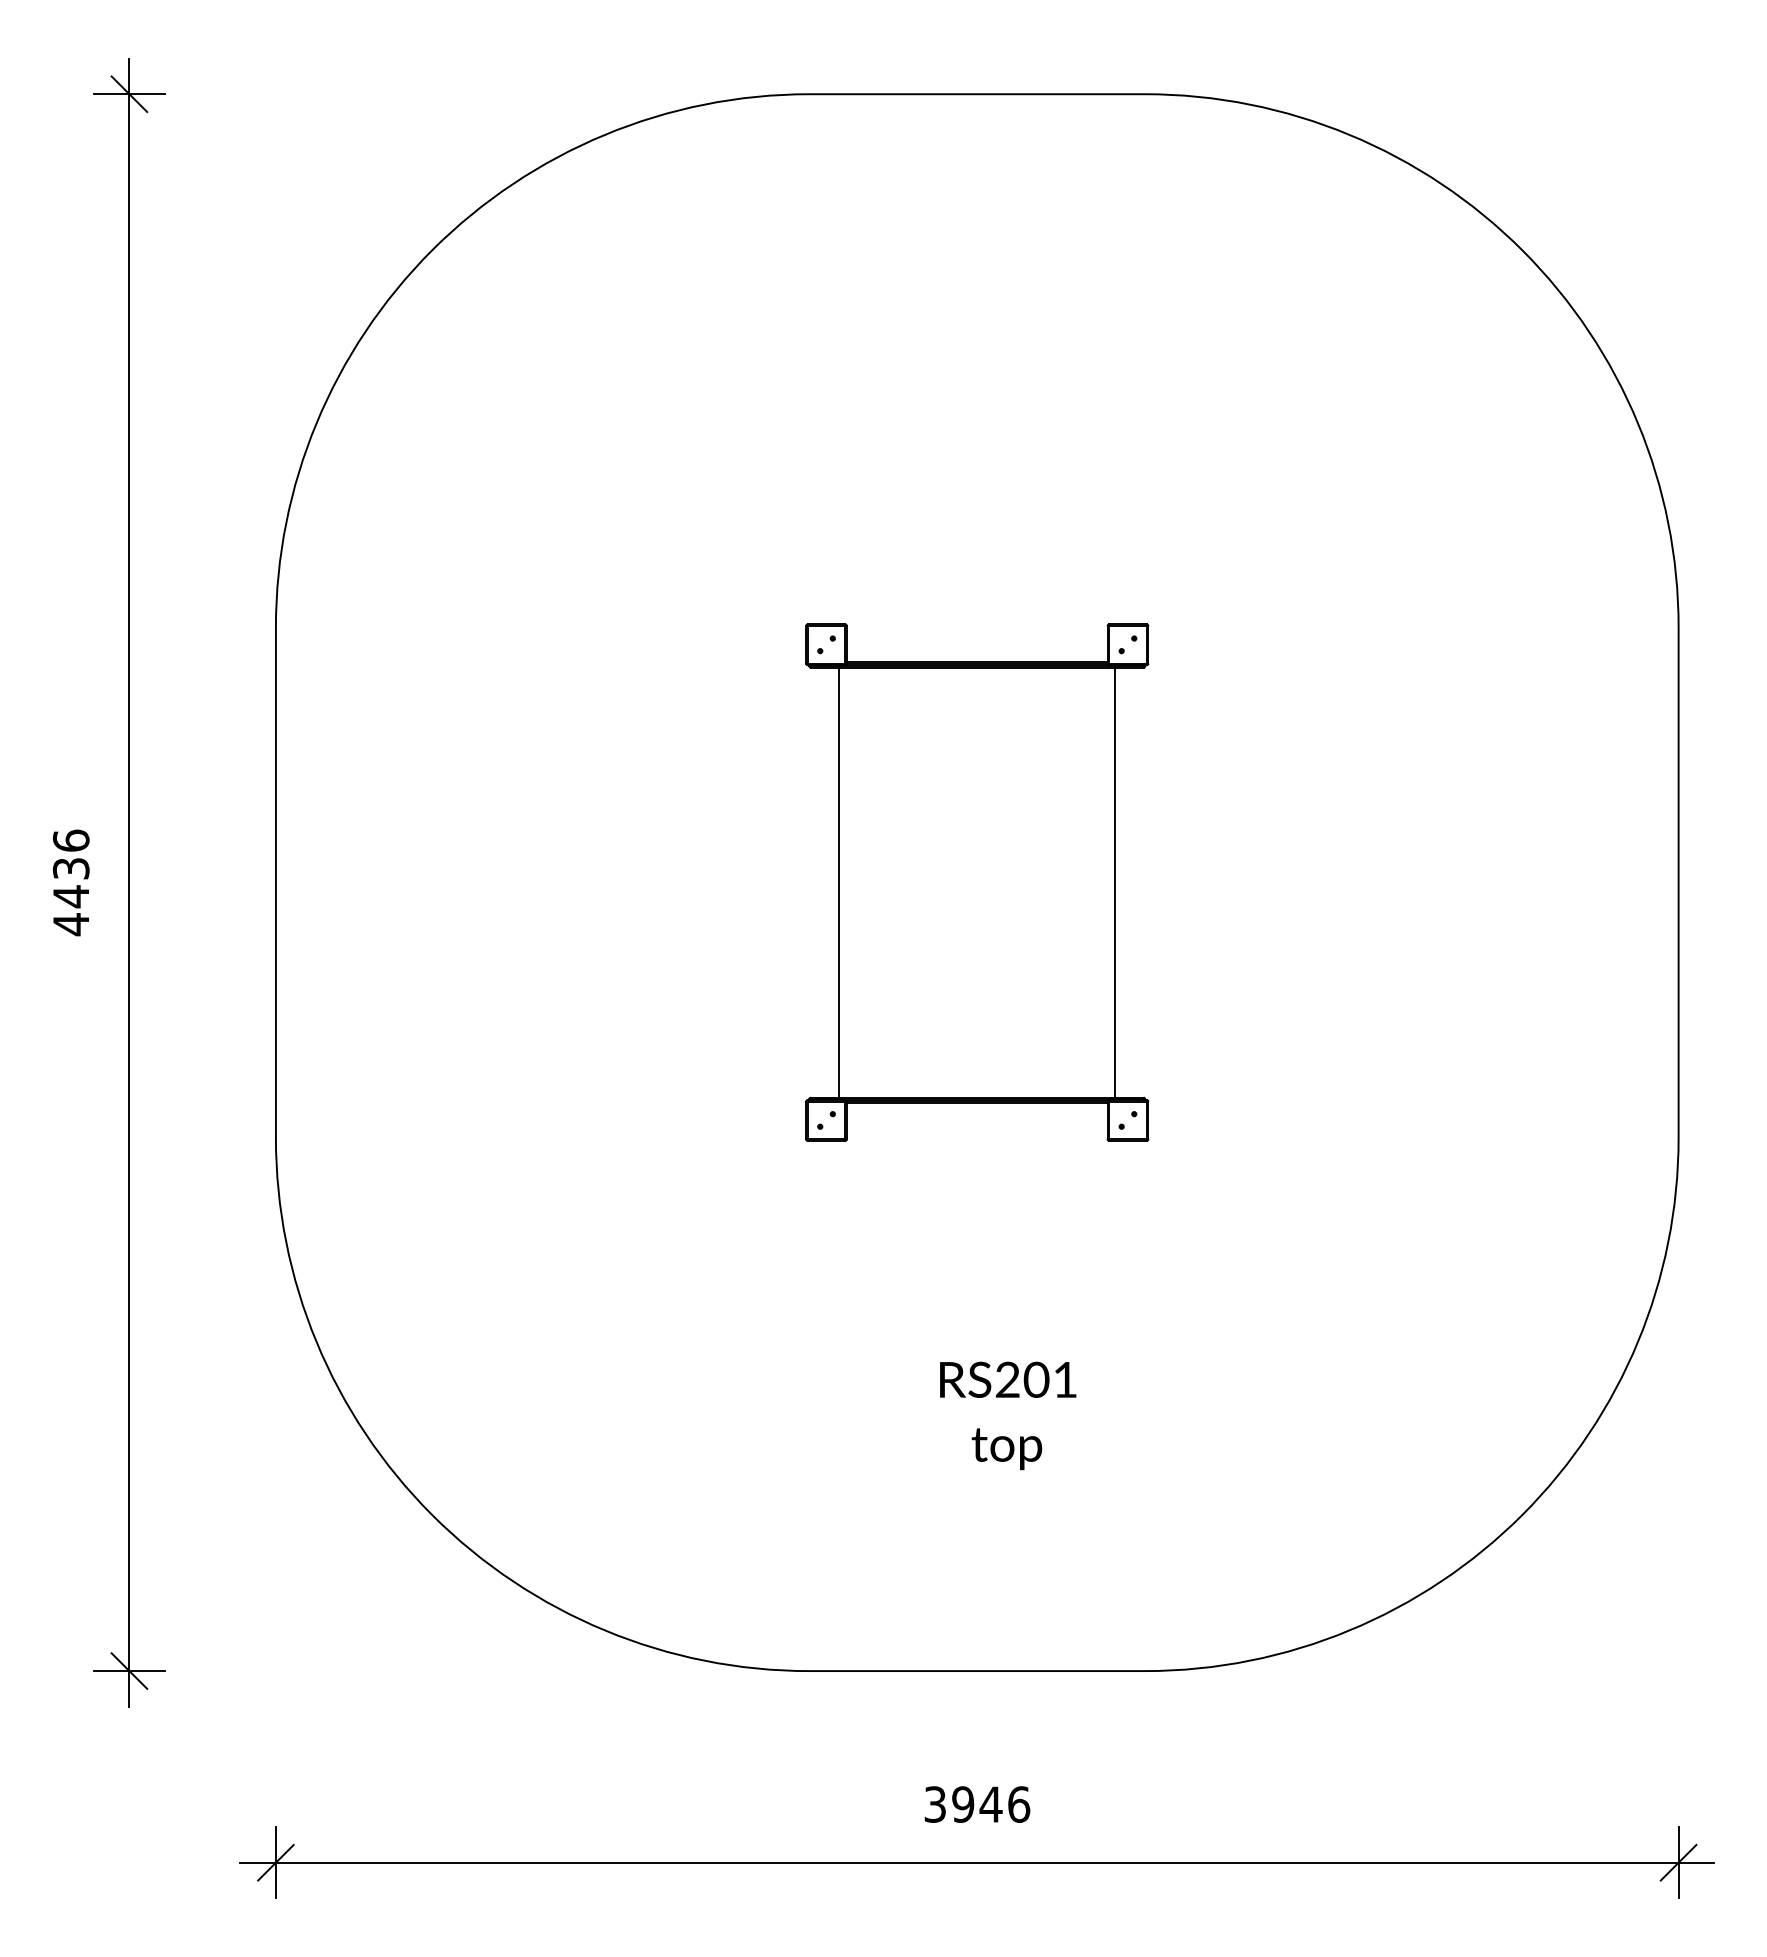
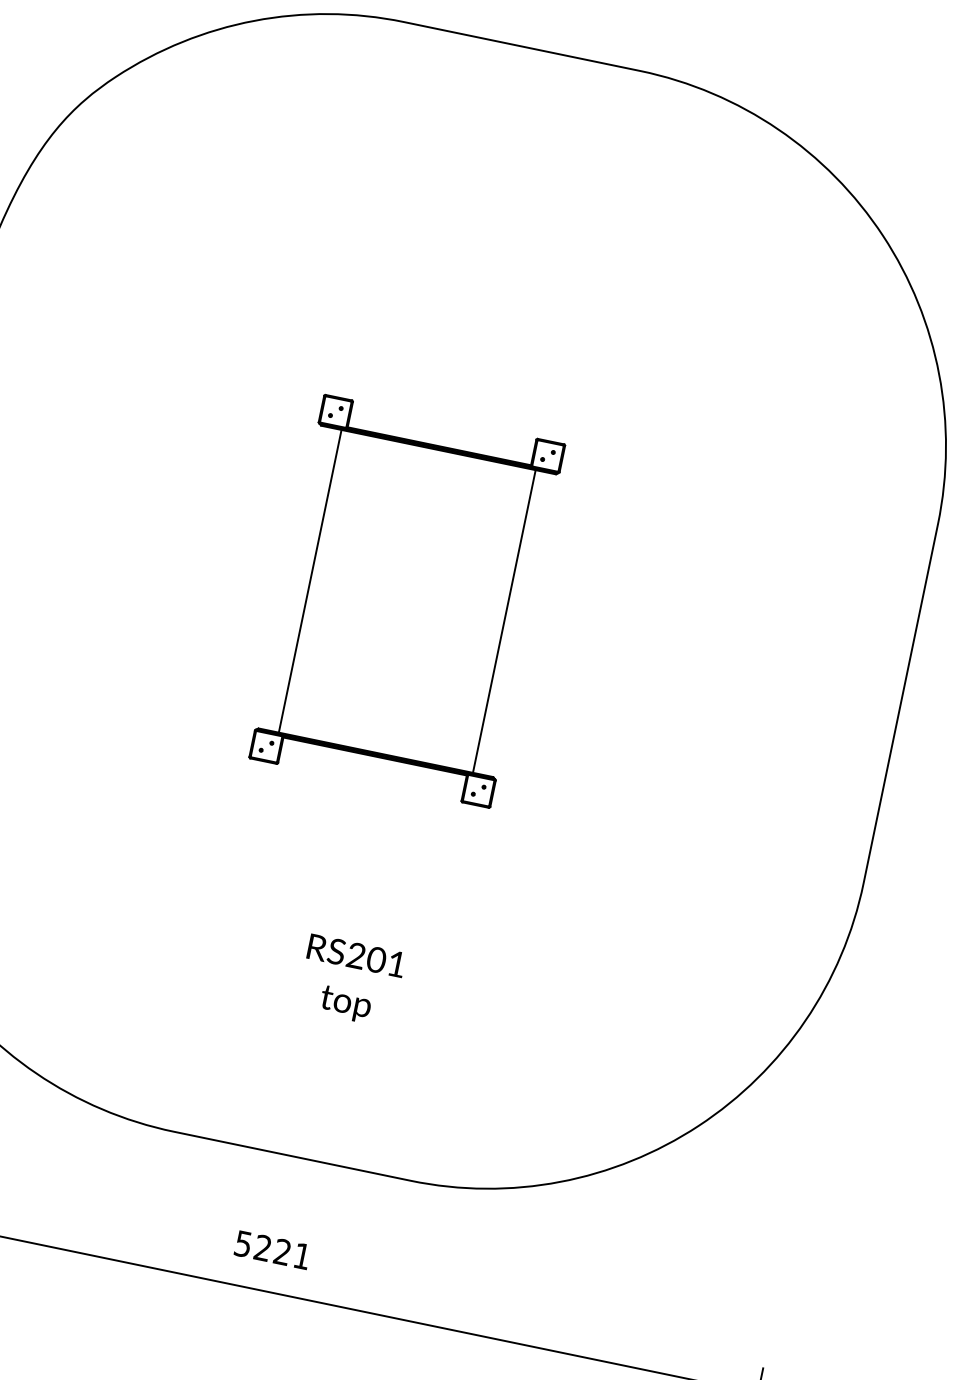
text: (977, 1804) -> (273, 1250), 3946 -> 5221

